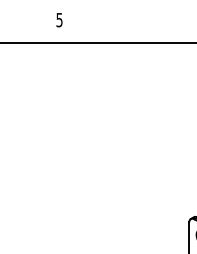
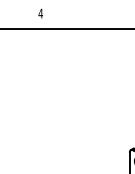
text: (59, 19) -> (40, 13), 5 -> 4

